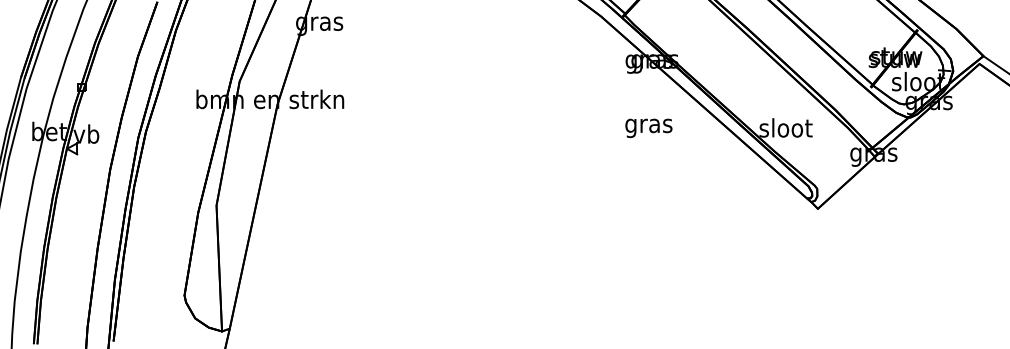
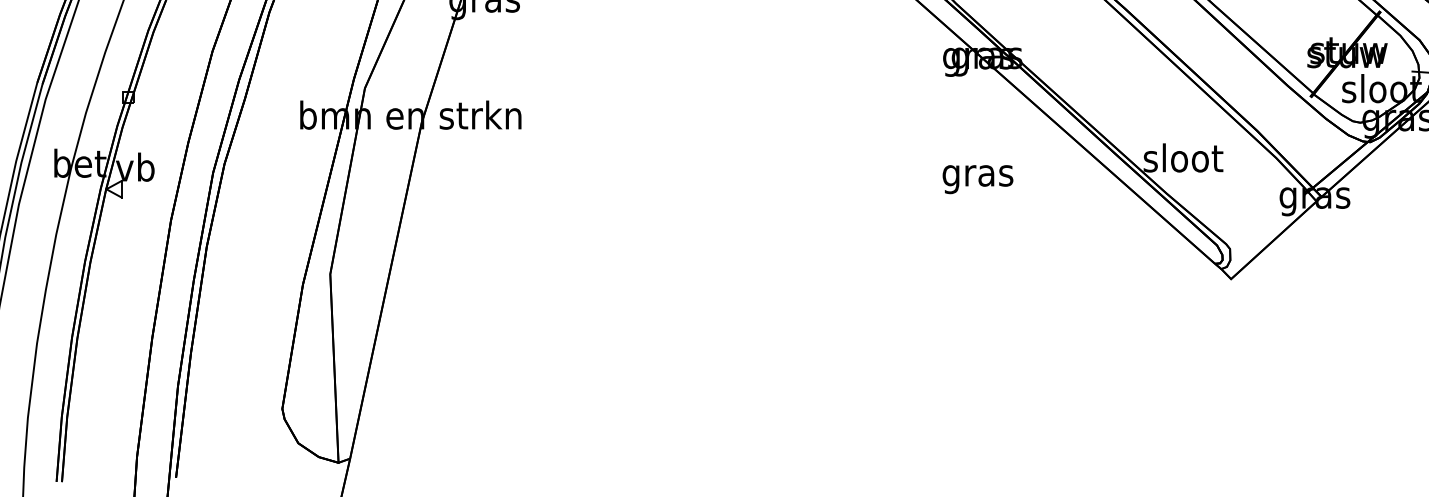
text: (648, 128) -> (977, 179), moved

